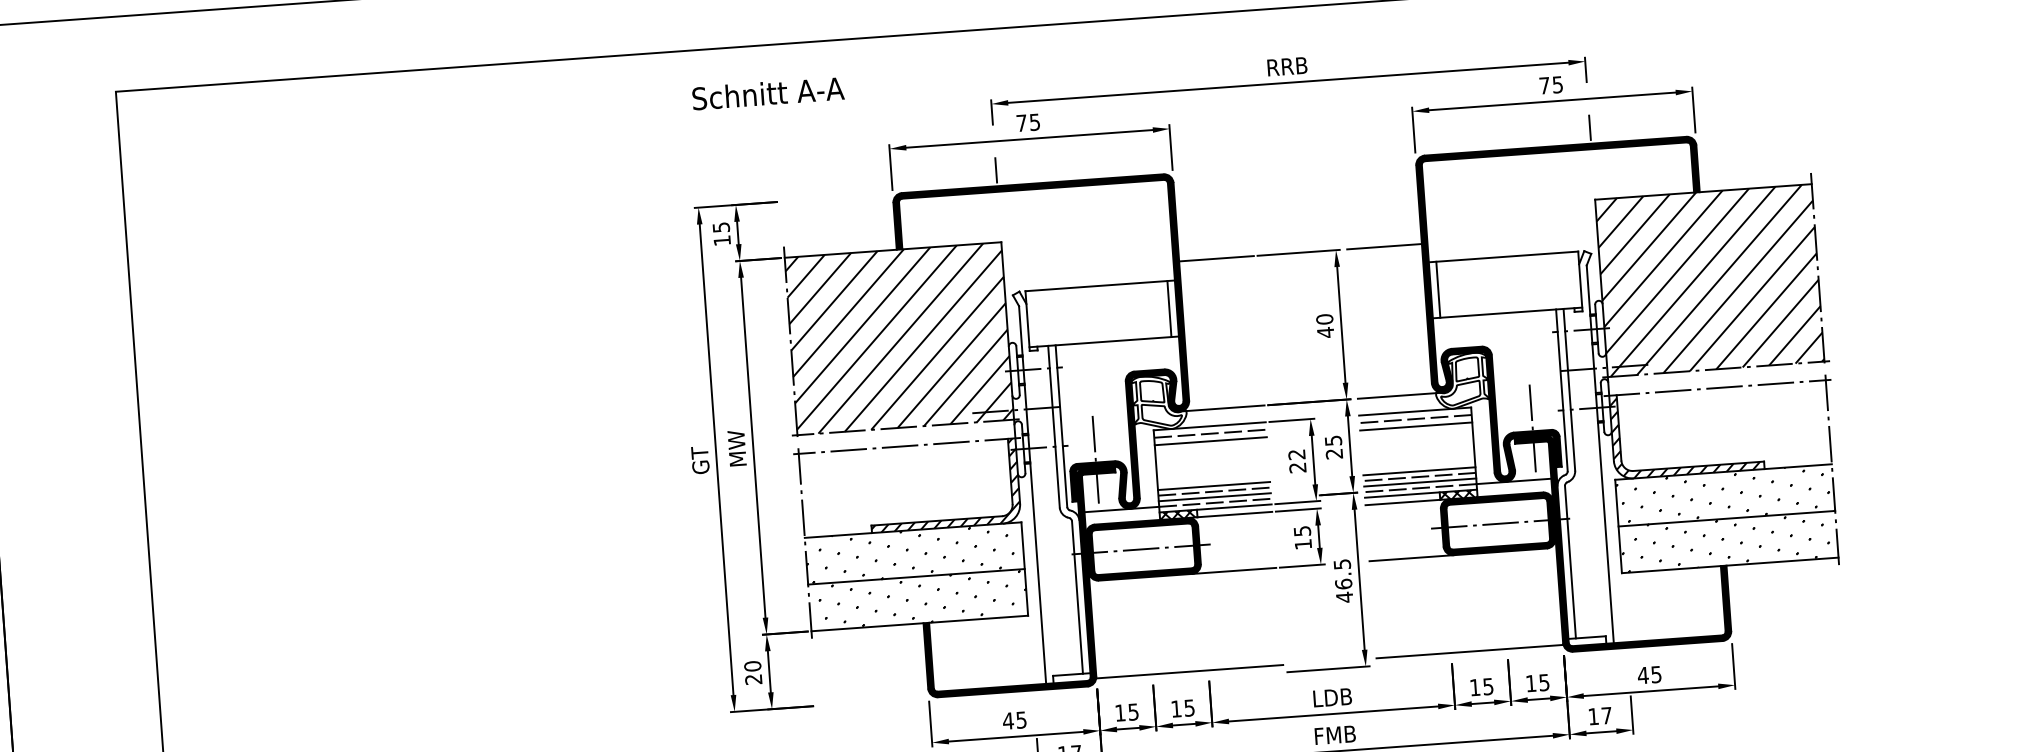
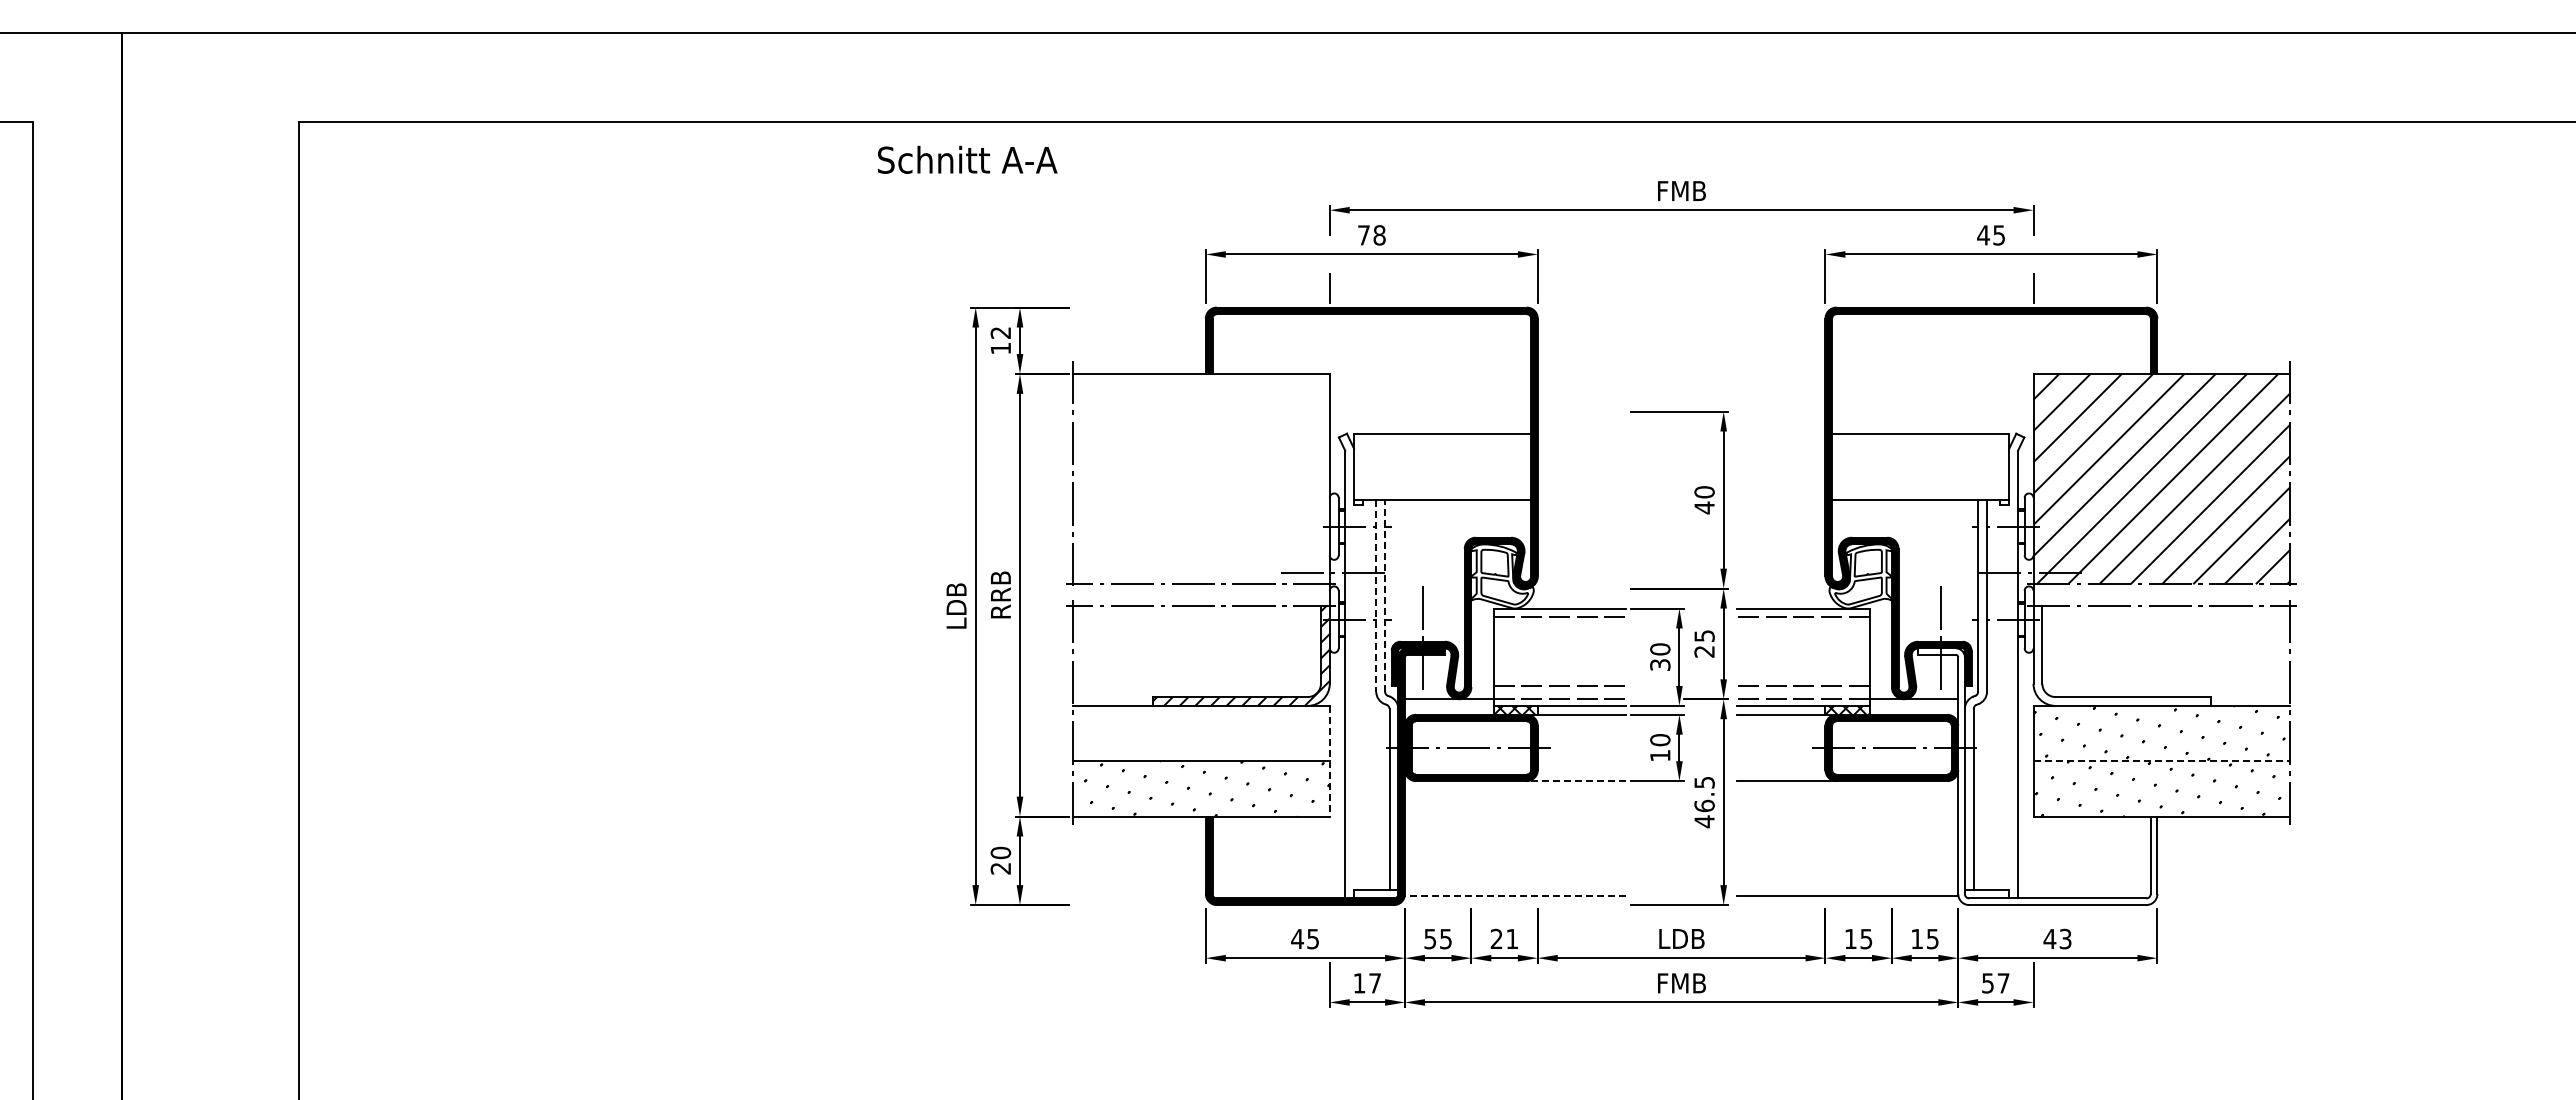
text: (1287, 66) -> (1681, 190), RRB -> FMB
text: (1544, 85) -> (1983, 235), 75 -> 45
text: (768, 93) -> (967, 159), moved
text: (1034, 122) -> (1379, 235), 75 -> 78
text: (720, 227) -> (1000, 332), 15 -> 12
line: (1383, 246) -> (1780, 411), removed
line: (1216, 258) -> (1581, 411), removed
line: (1437, 289) -> (1840, 466), removed
line: (1169, 308) -> (1522, 466), removed
hatch: (899, 338) -> (1201, 478), removed
line: (1399, 395) -> (1786, 588), removed
line: (1221, 408) -> (1575, 588), removed
line: (1061, 425) -> (1385, 595), solid -> dashed
line: (1054, 426) -> (1376, 595), solid -> dashed
line: (1415, 426) -> (1802, 626), removed
hatch: (1684, 433) -> (2119, 657), removed
line: (1210, 441) -> (1559, 626), removed
text: (736, 448) -> (1000, 594), MW -> RRB
text: (700, 460) -> (956, 605), GT -> LDB
text: (1297, 460) -> (1660, 656), 22 -> 30
line: (1418, 471) -> (1802, 679), removed
line: (1419, 482) -> (1802, 692), removed
line: (1213, 486) -> (1559, 679), removed
line: (1214, 497) -> (1559, 692), removed
line: (1727, 518) -> (2162, 761), solid -> dashed
text: (1302, 531) -> (1660, 740), 15 -> 10
fill: (1622, 539) -> (2037, 776), removed
hatch: (909, 553) -> (1195, 733), removed
line: (1024, 569) -> (1329, 761), solid -> dashed
line: (1234, 571) -> (1576, 781), solid -> dashed
line: (1189, 671) -> (1515, 896), solid -> dashed
text: (1656, 674) -> (2065, 938), 45 -> 43
text: (1182, 708) -> (1503, 938), 15 -> 21
text: (1119, 713) -> (1429, 939), 15 -> 55
text: (1593, 716) -> (1987, 983), 17 -> 57

